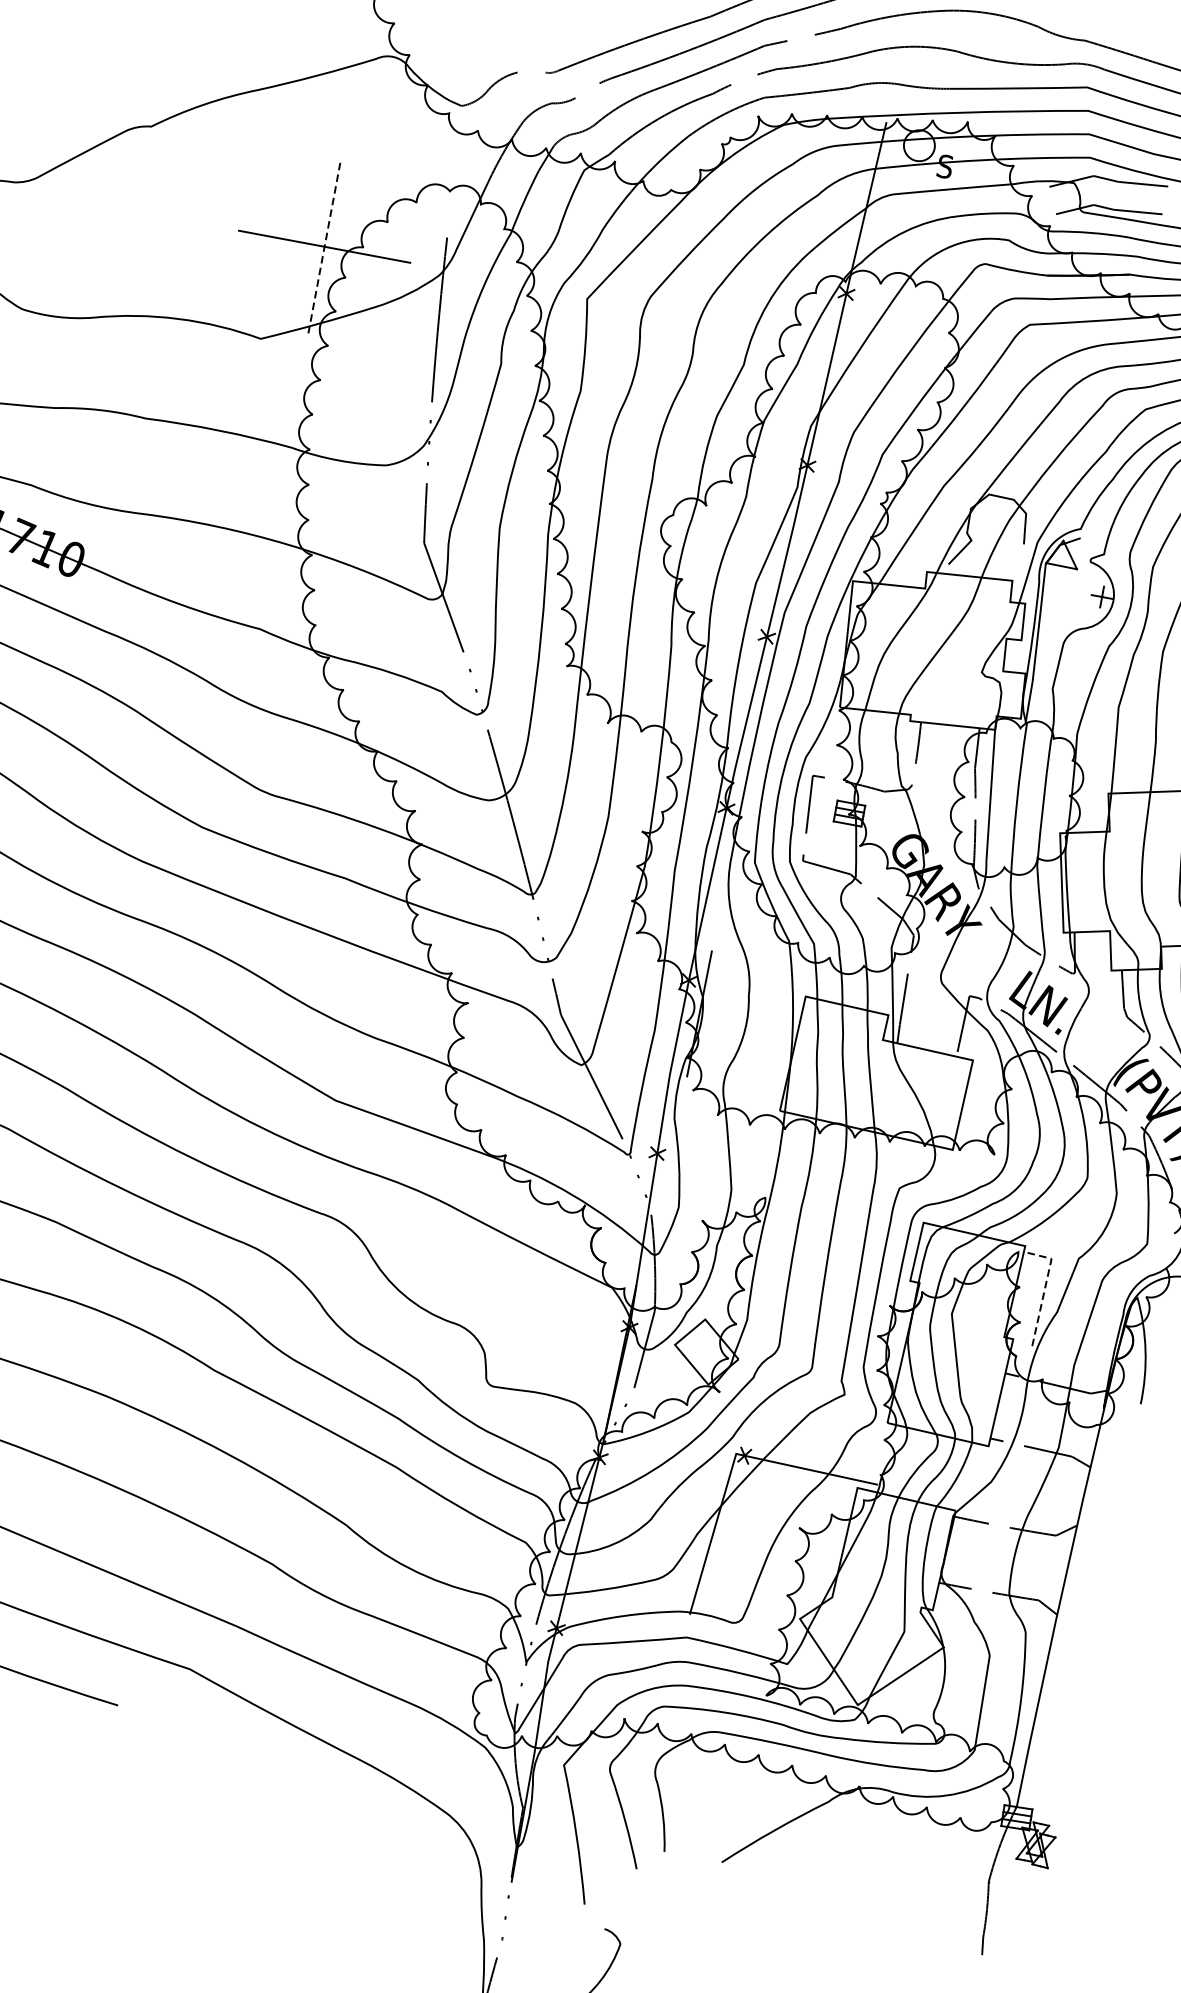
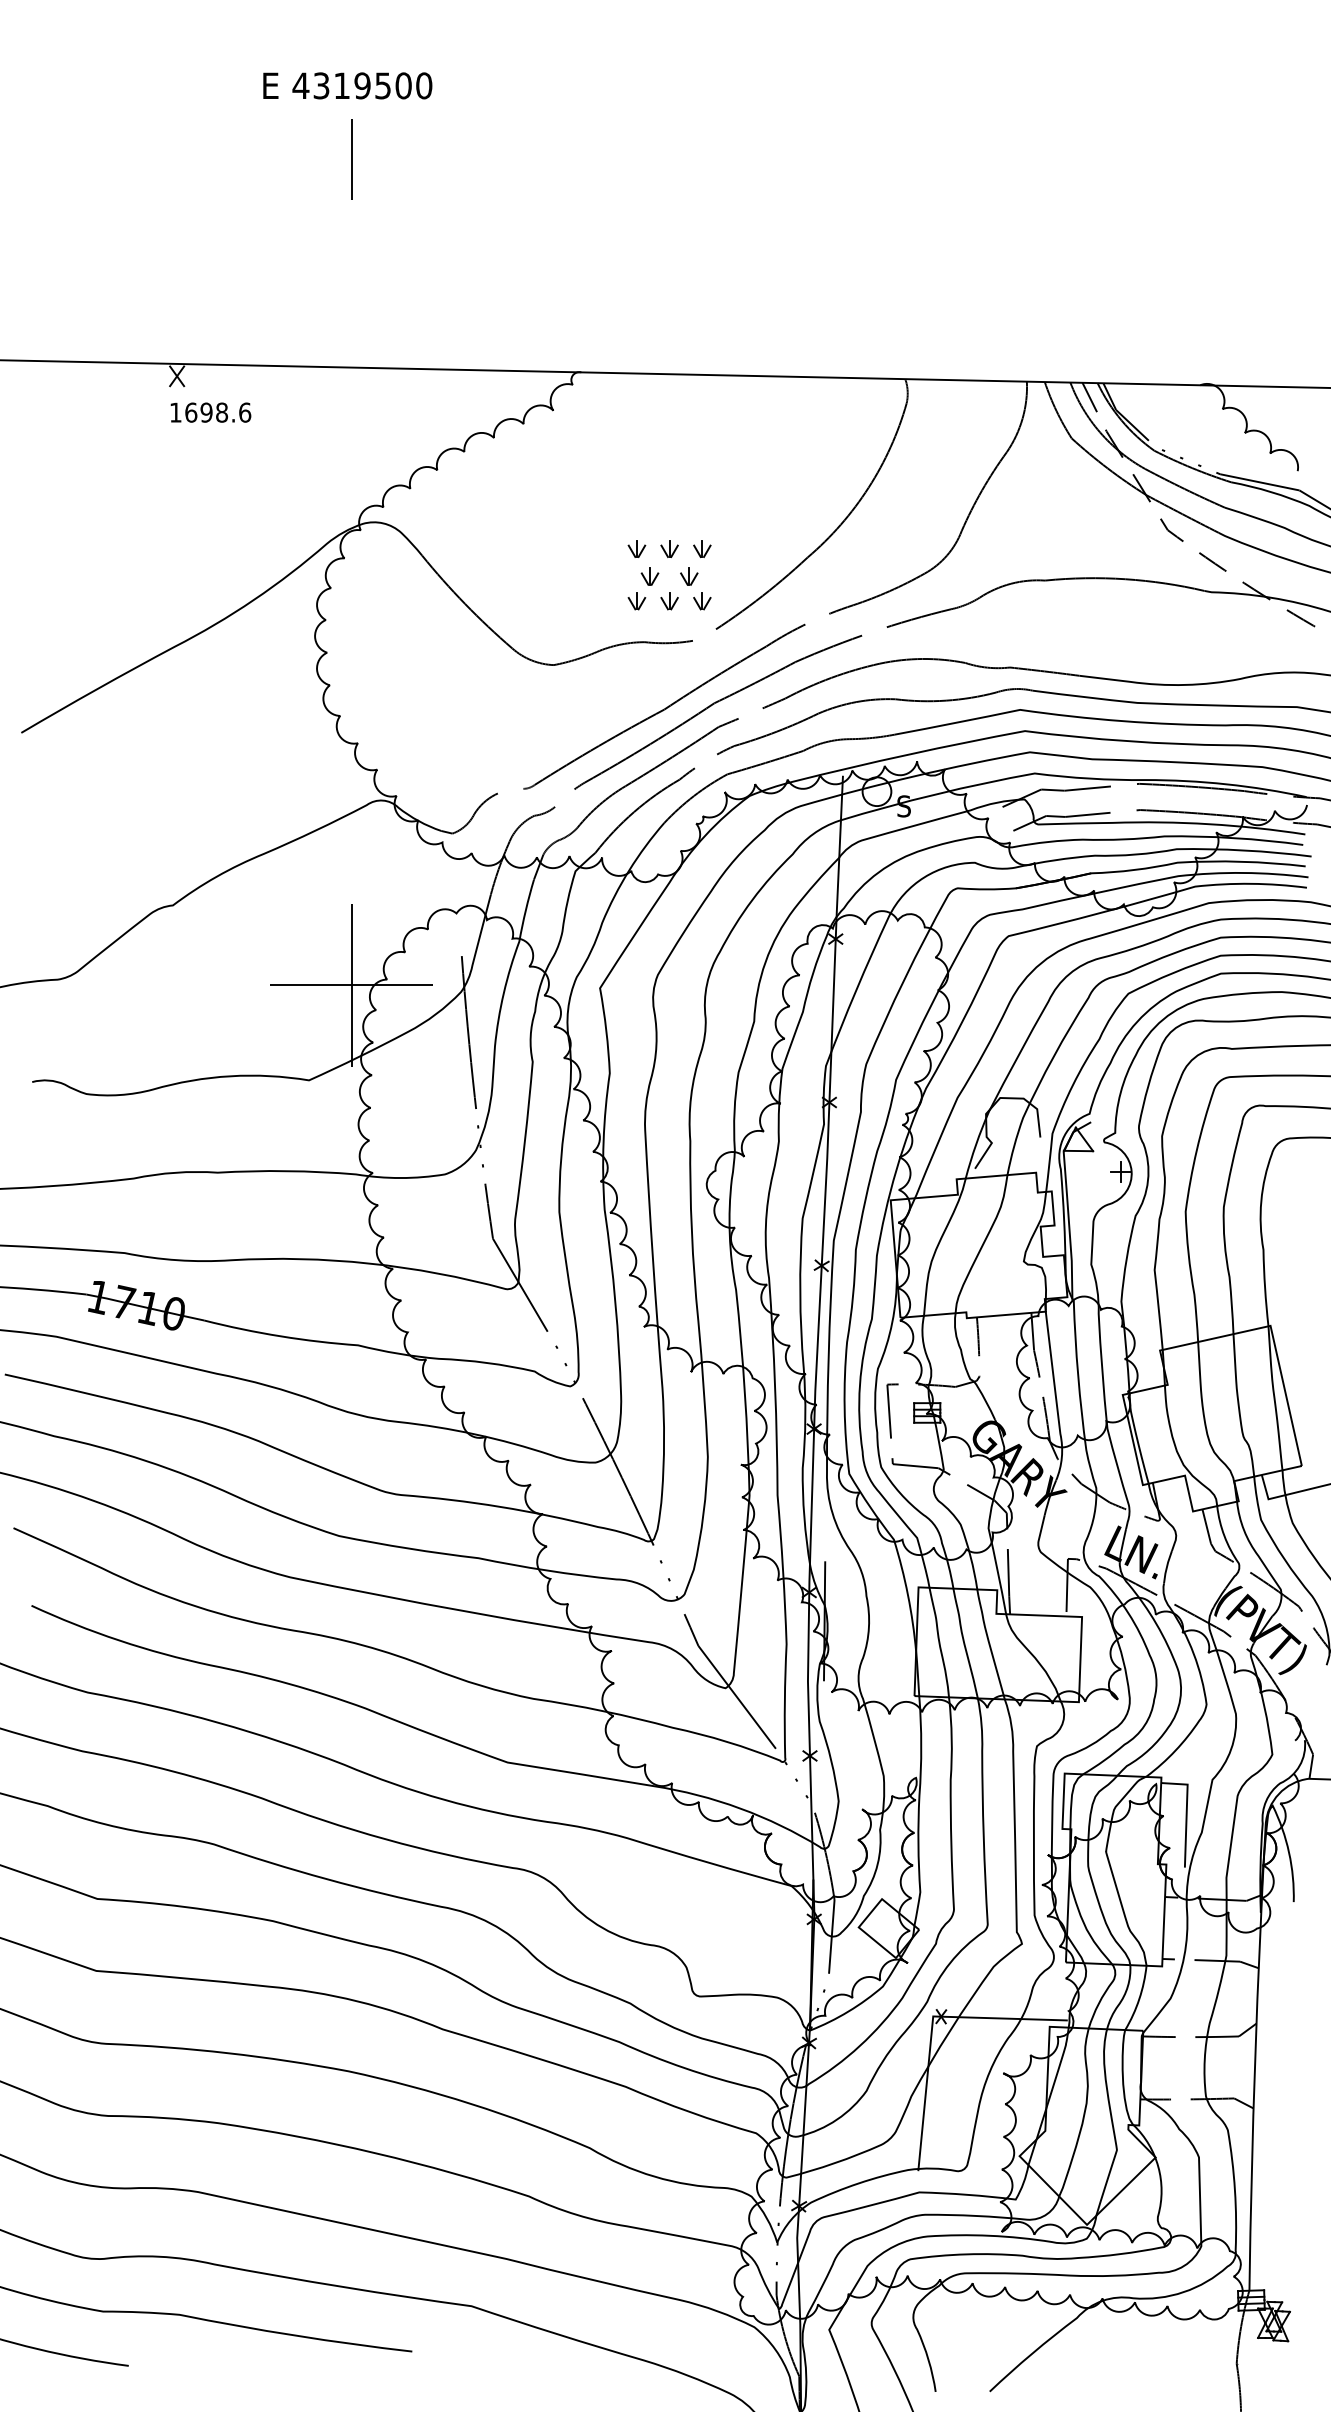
line: (324, 246) -> (351, 985), dashed -> solid
line: (1044, 1288) -> (1186, 1812), dashed -> solid

